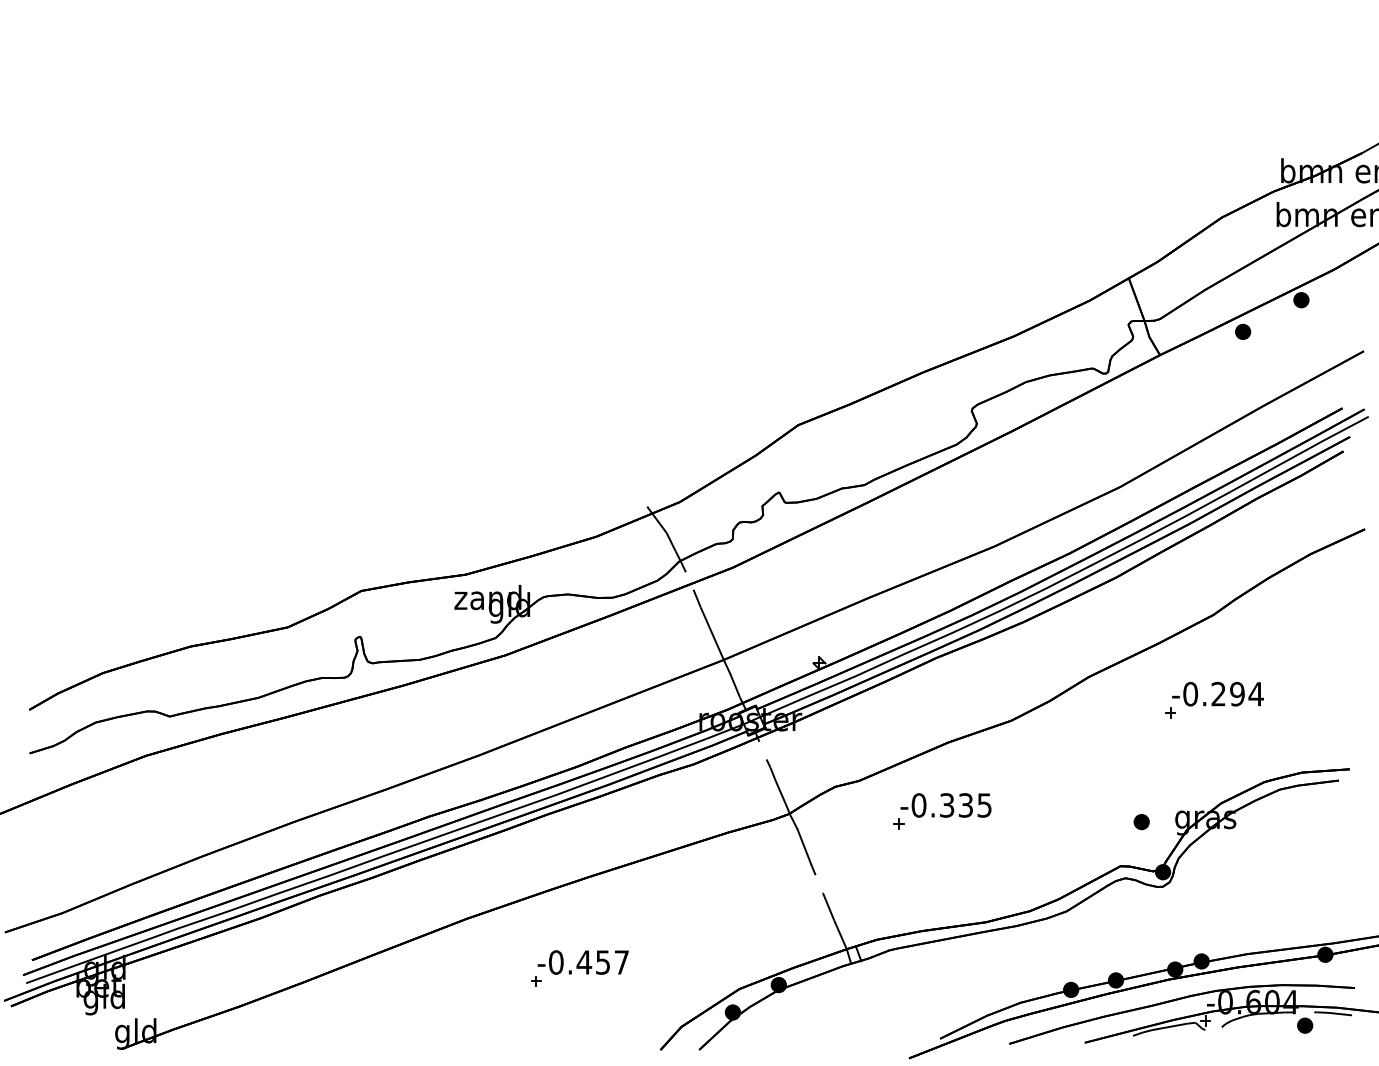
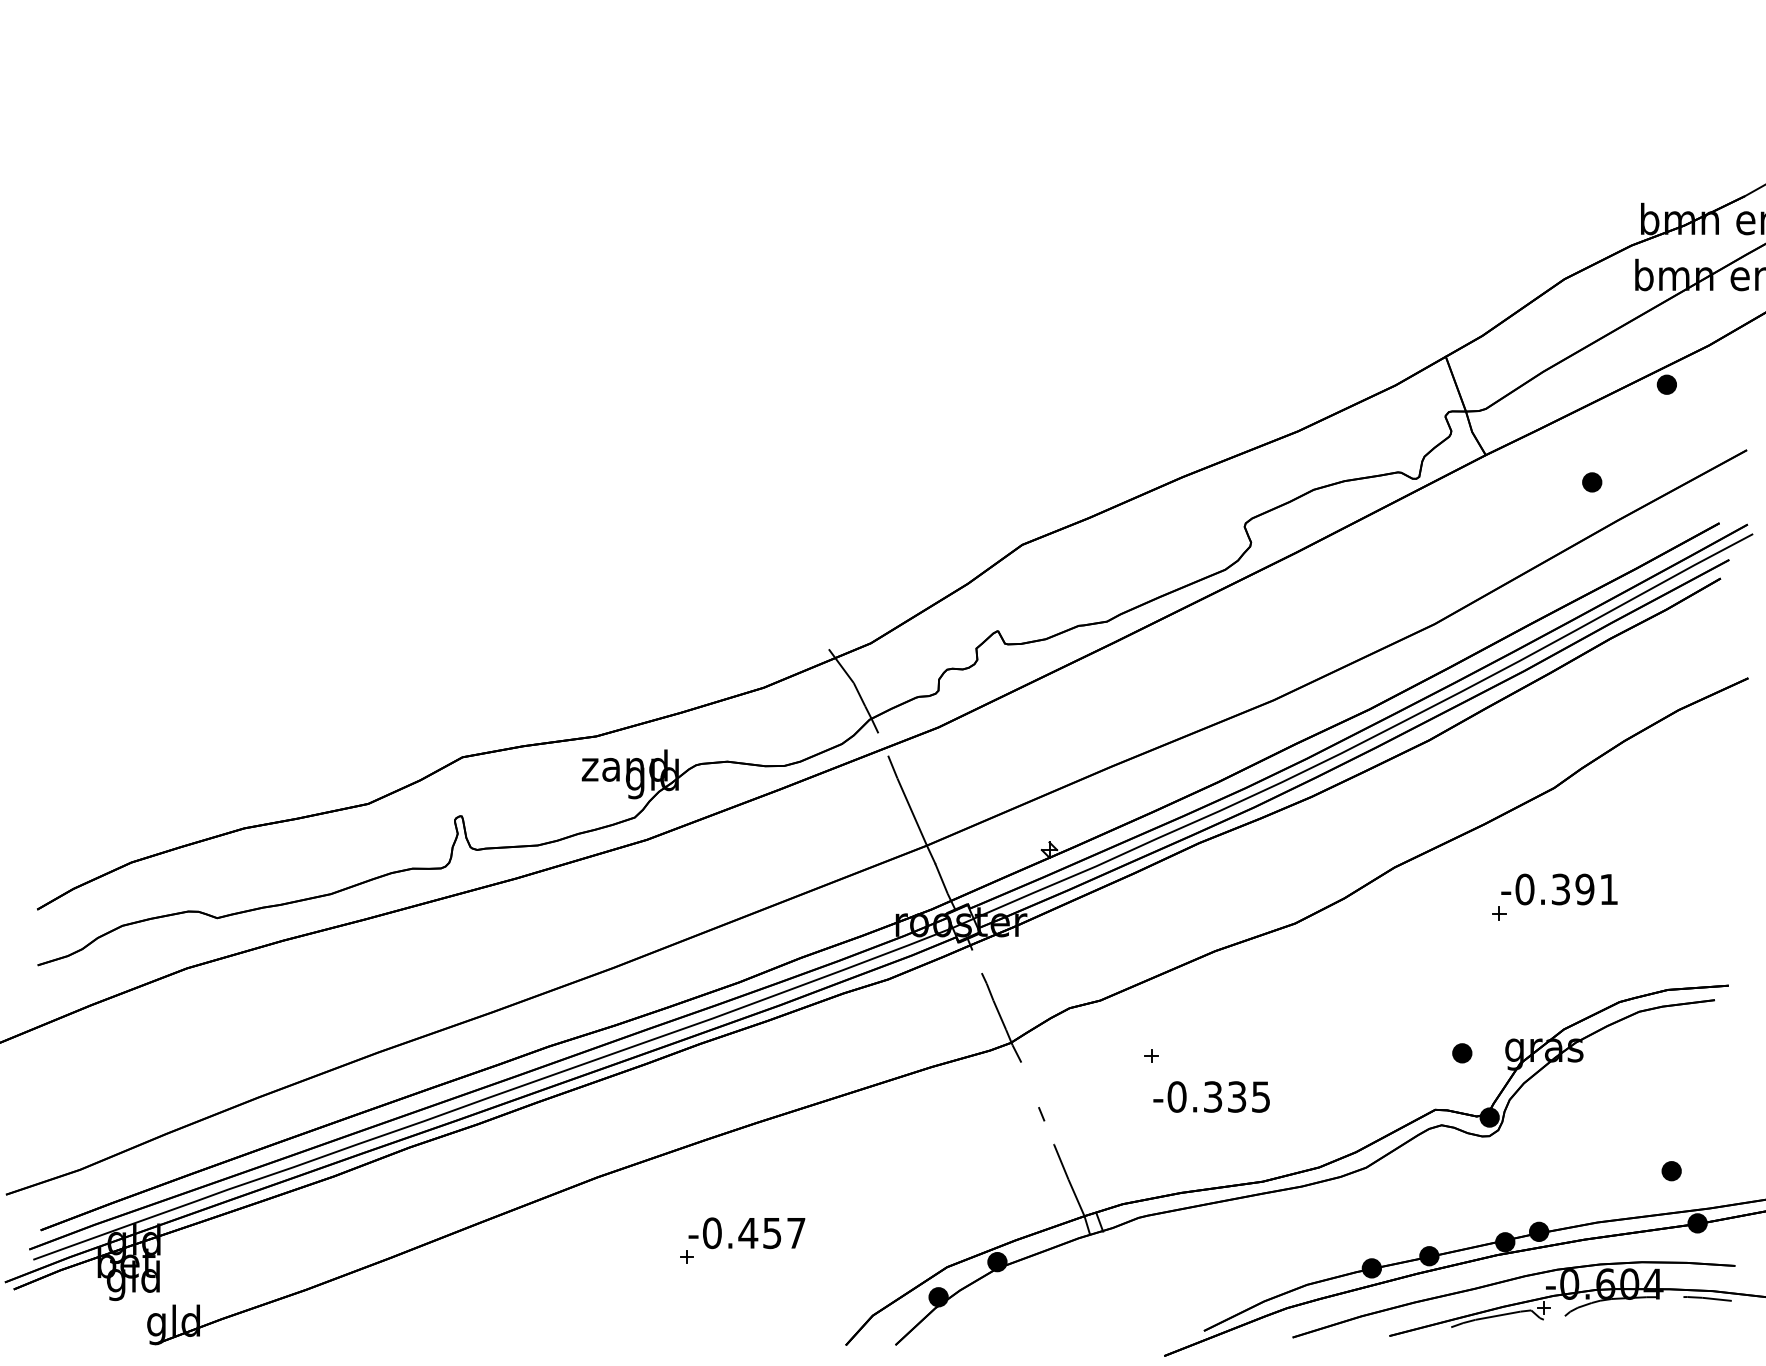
part: (1243, 331) -> (1592, 482), moved
text: (1237, 694) -> (1584, 889), -0.294 -> -0.391
text: (945, 805) -> (1211, 1096), moved
line: (803, 846) -> (1029, 1084), removed
part: (1305, 1025) -> (1671, 1171), moved

